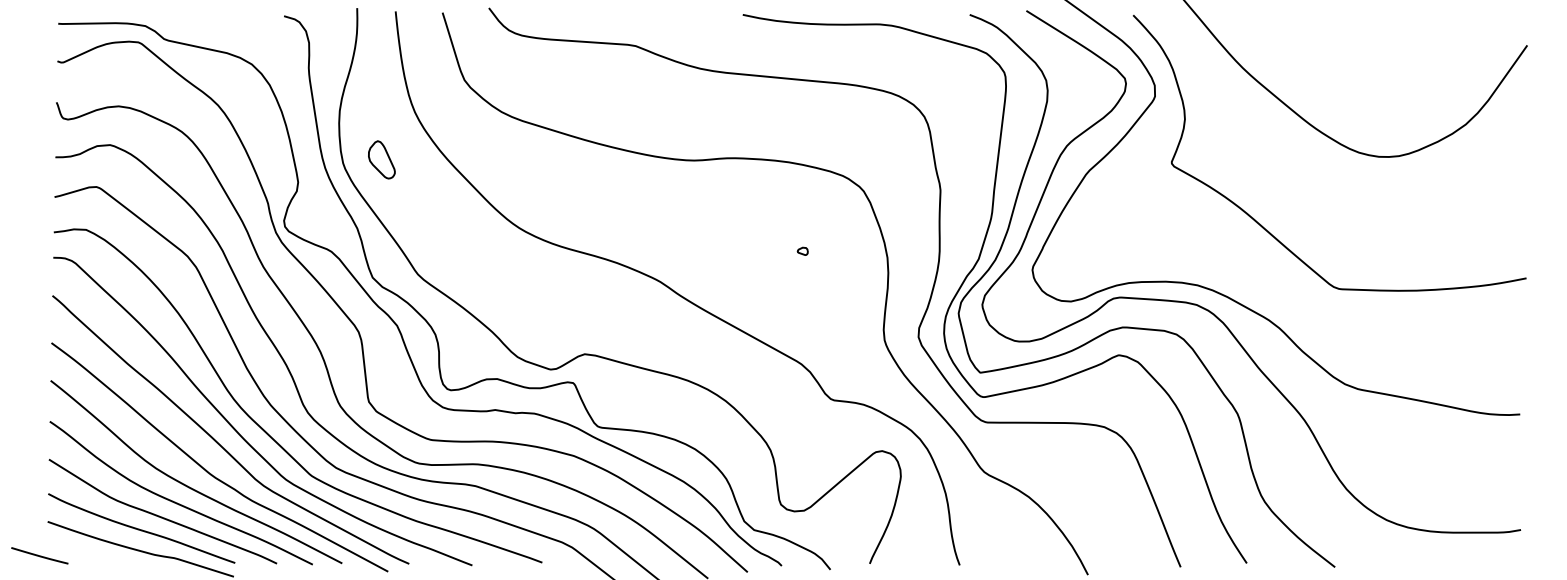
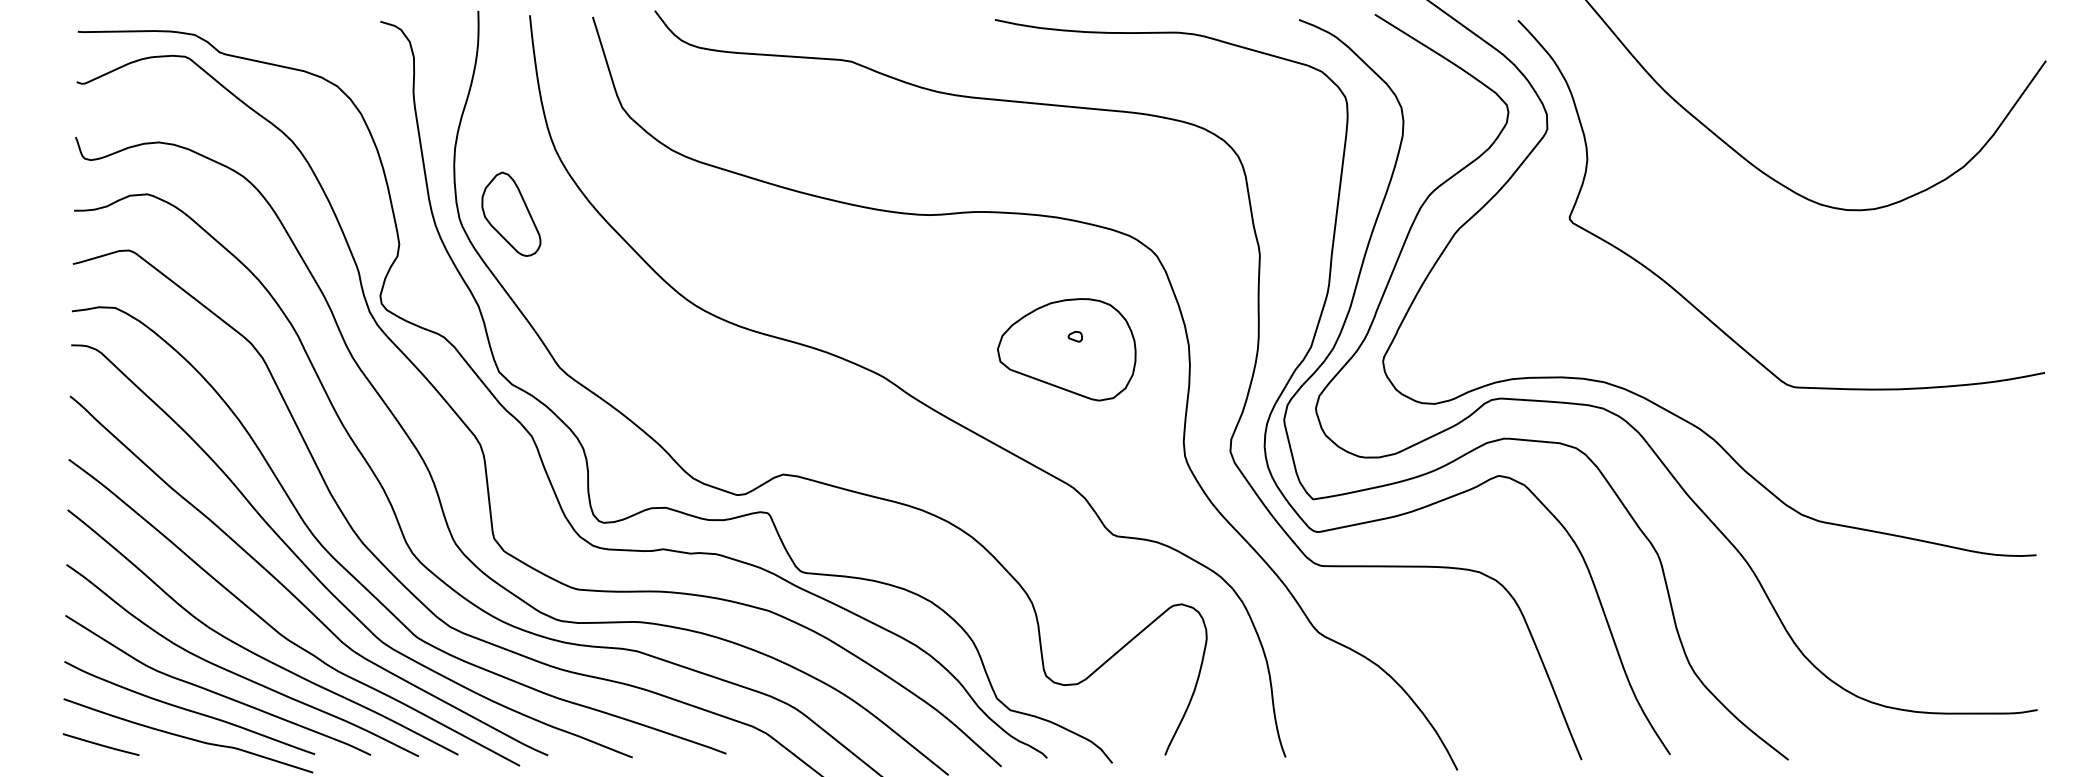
part: (381, 159) -> (511, 213), size x1.67
part: (796, 260) -> (1066, 349), added
line: (39, 555) -> (100, 744), moved

